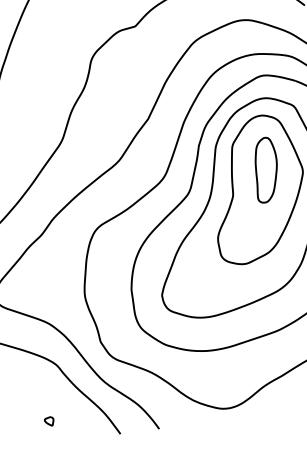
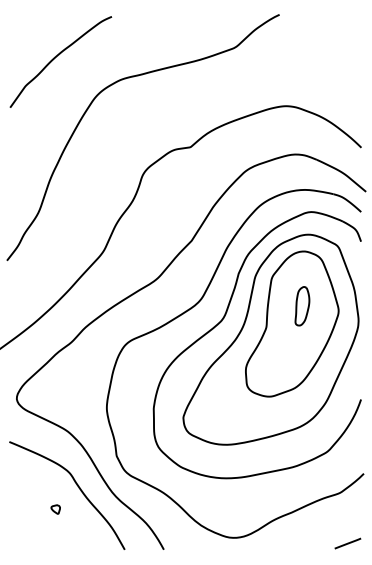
part: (266, 170) -> (302, 306), size x0.6
part: (49, 421) -> (55, 509), moved

